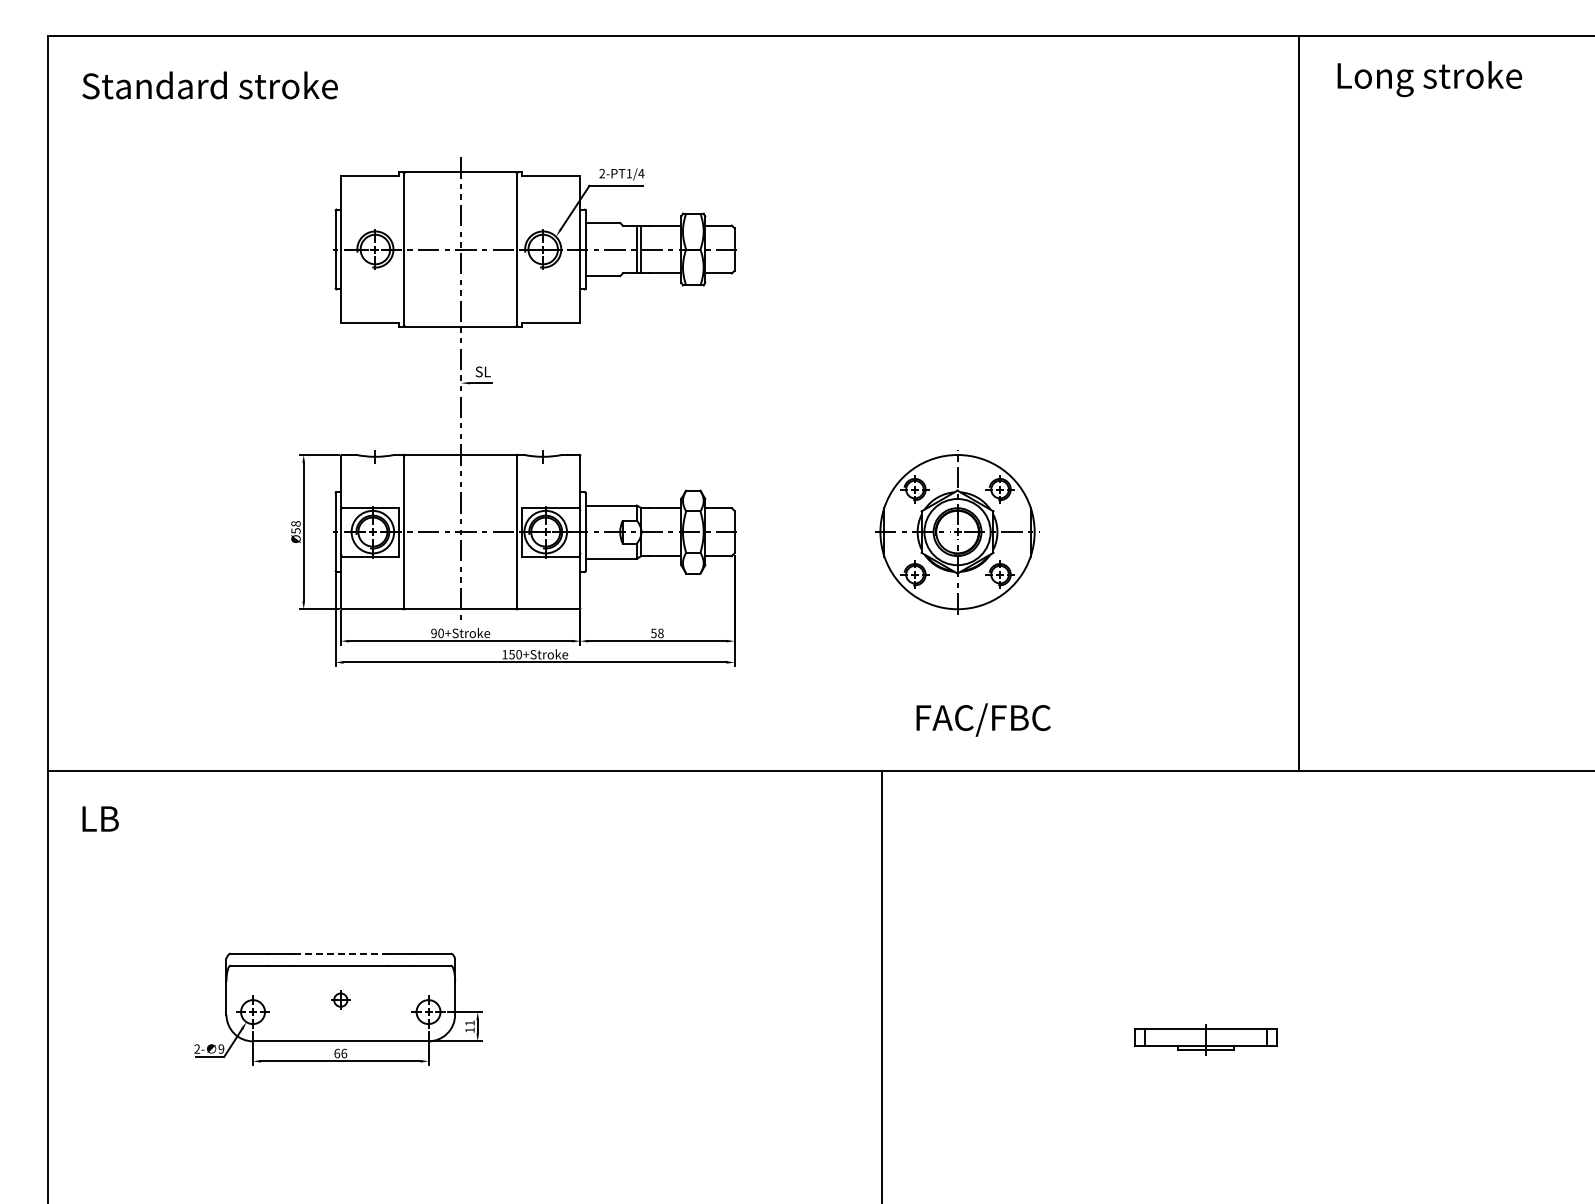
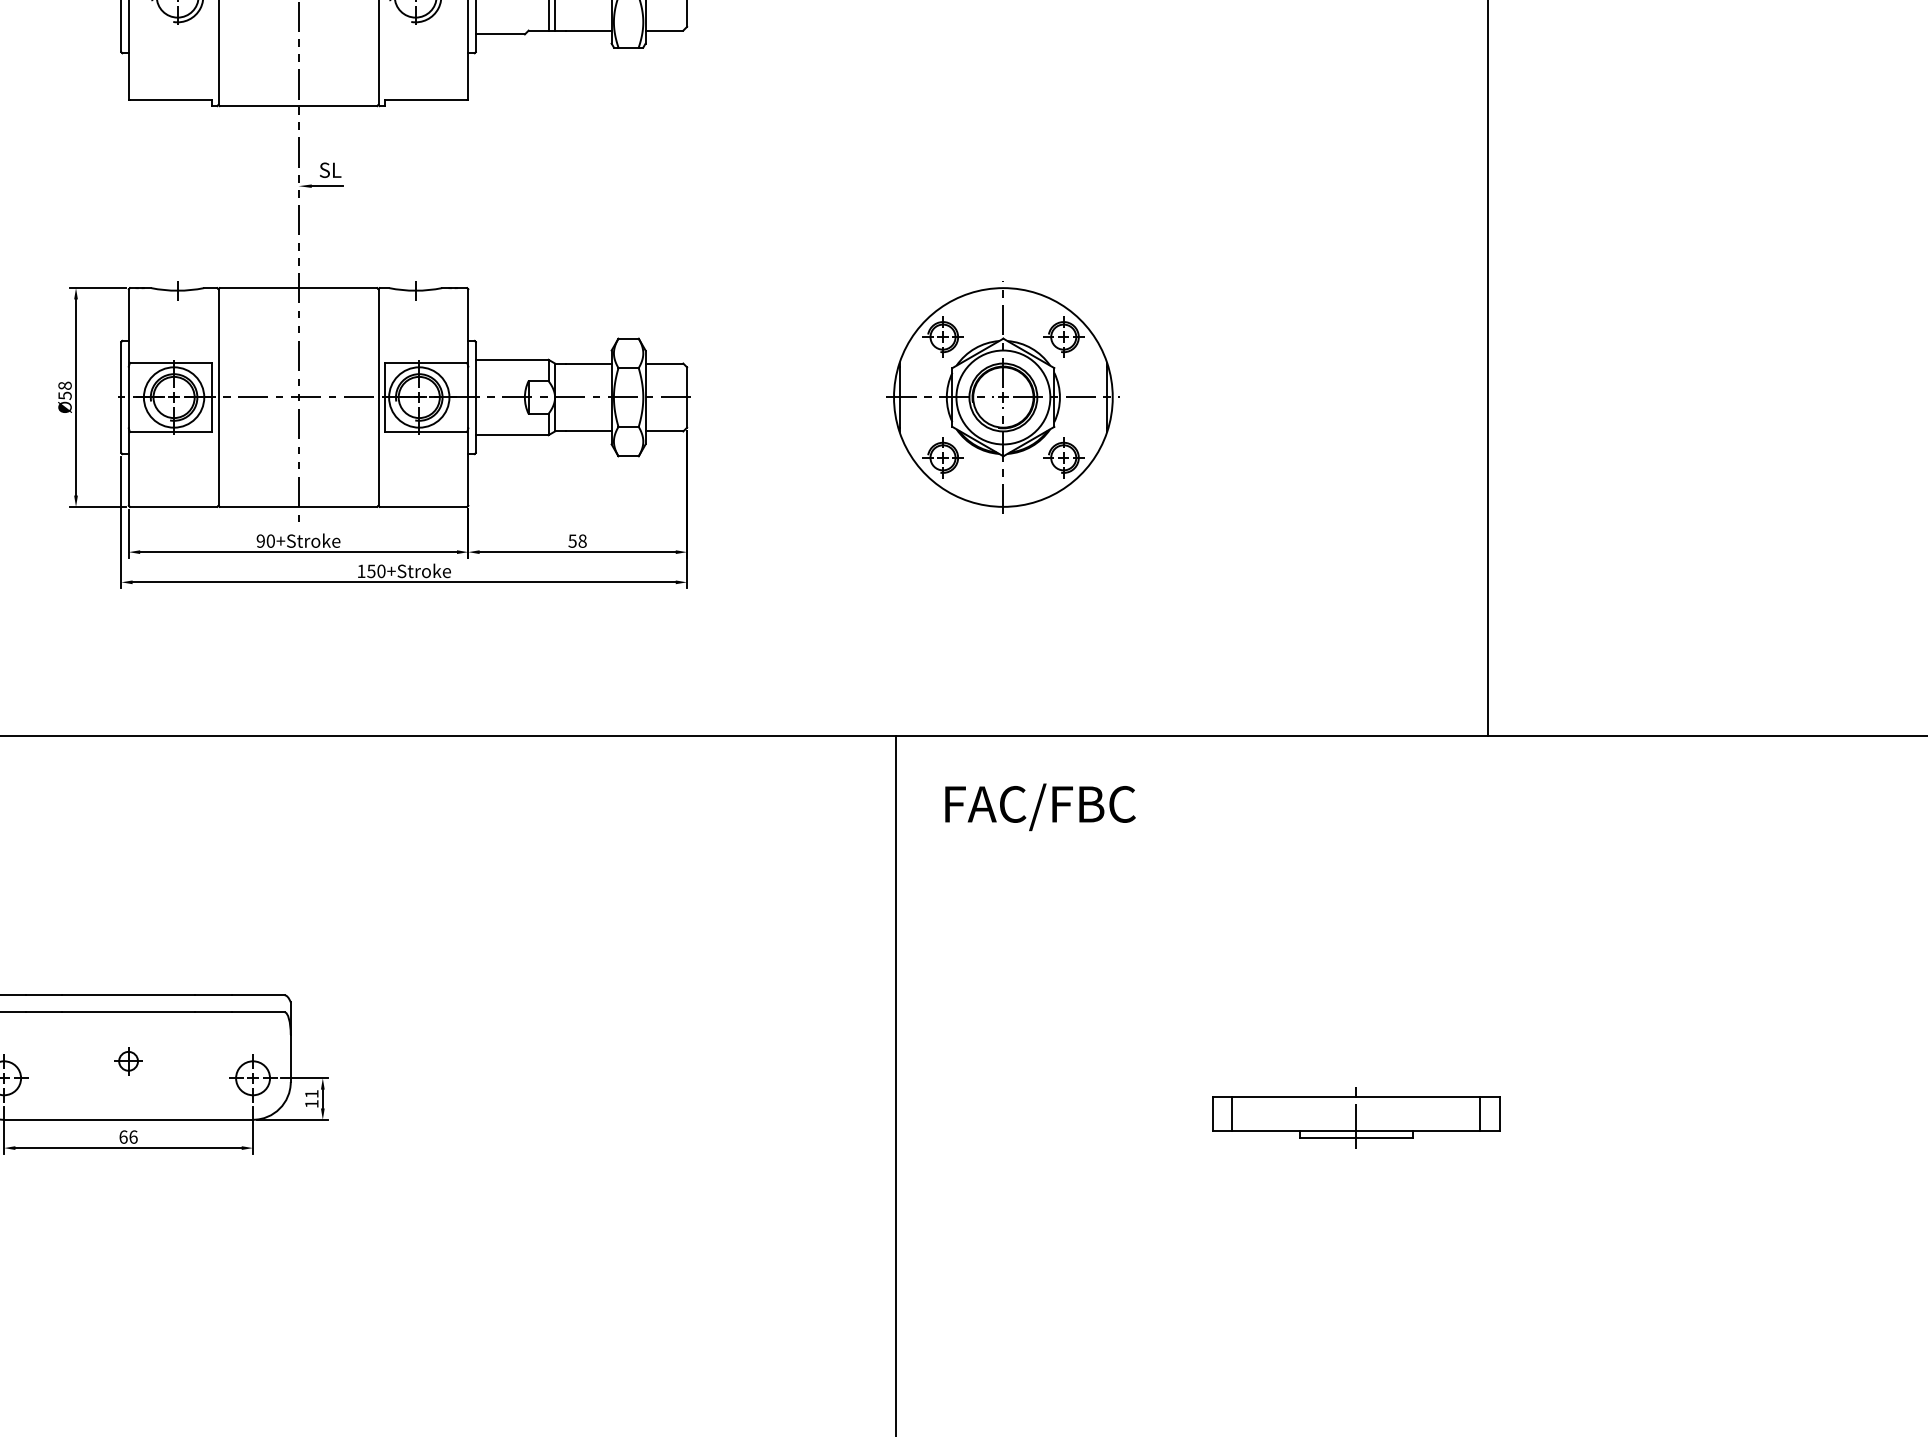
text: (983, 719) -> (1040, 806), moved
line: (340, 953) -> (128, 995), dashed -> solid
part: (1205, 1039) -> (1355, 1117), size x1.43

